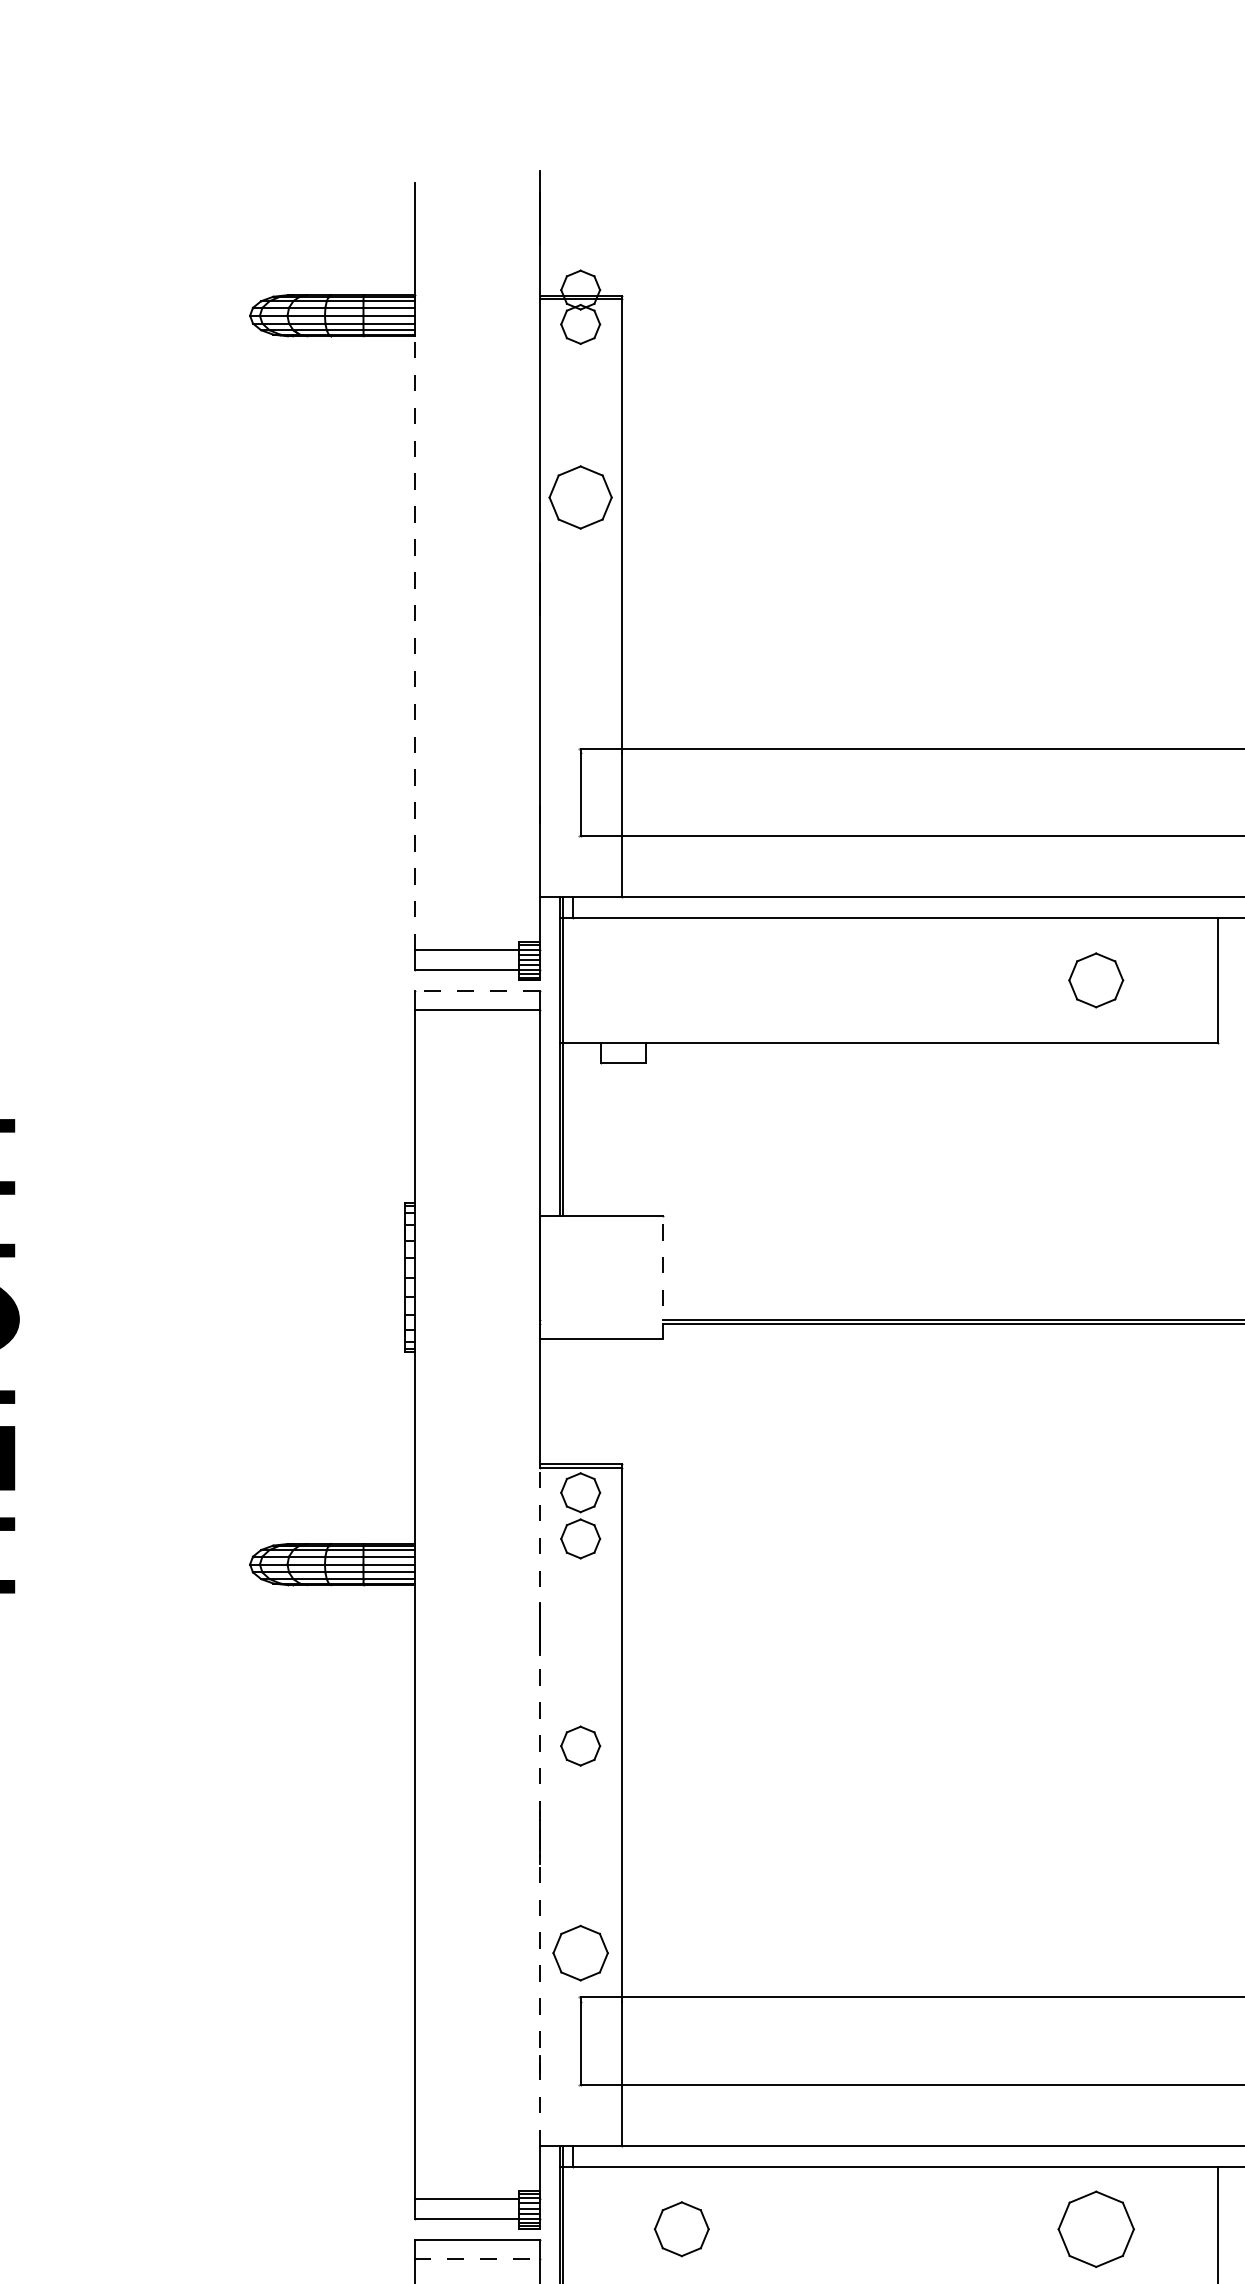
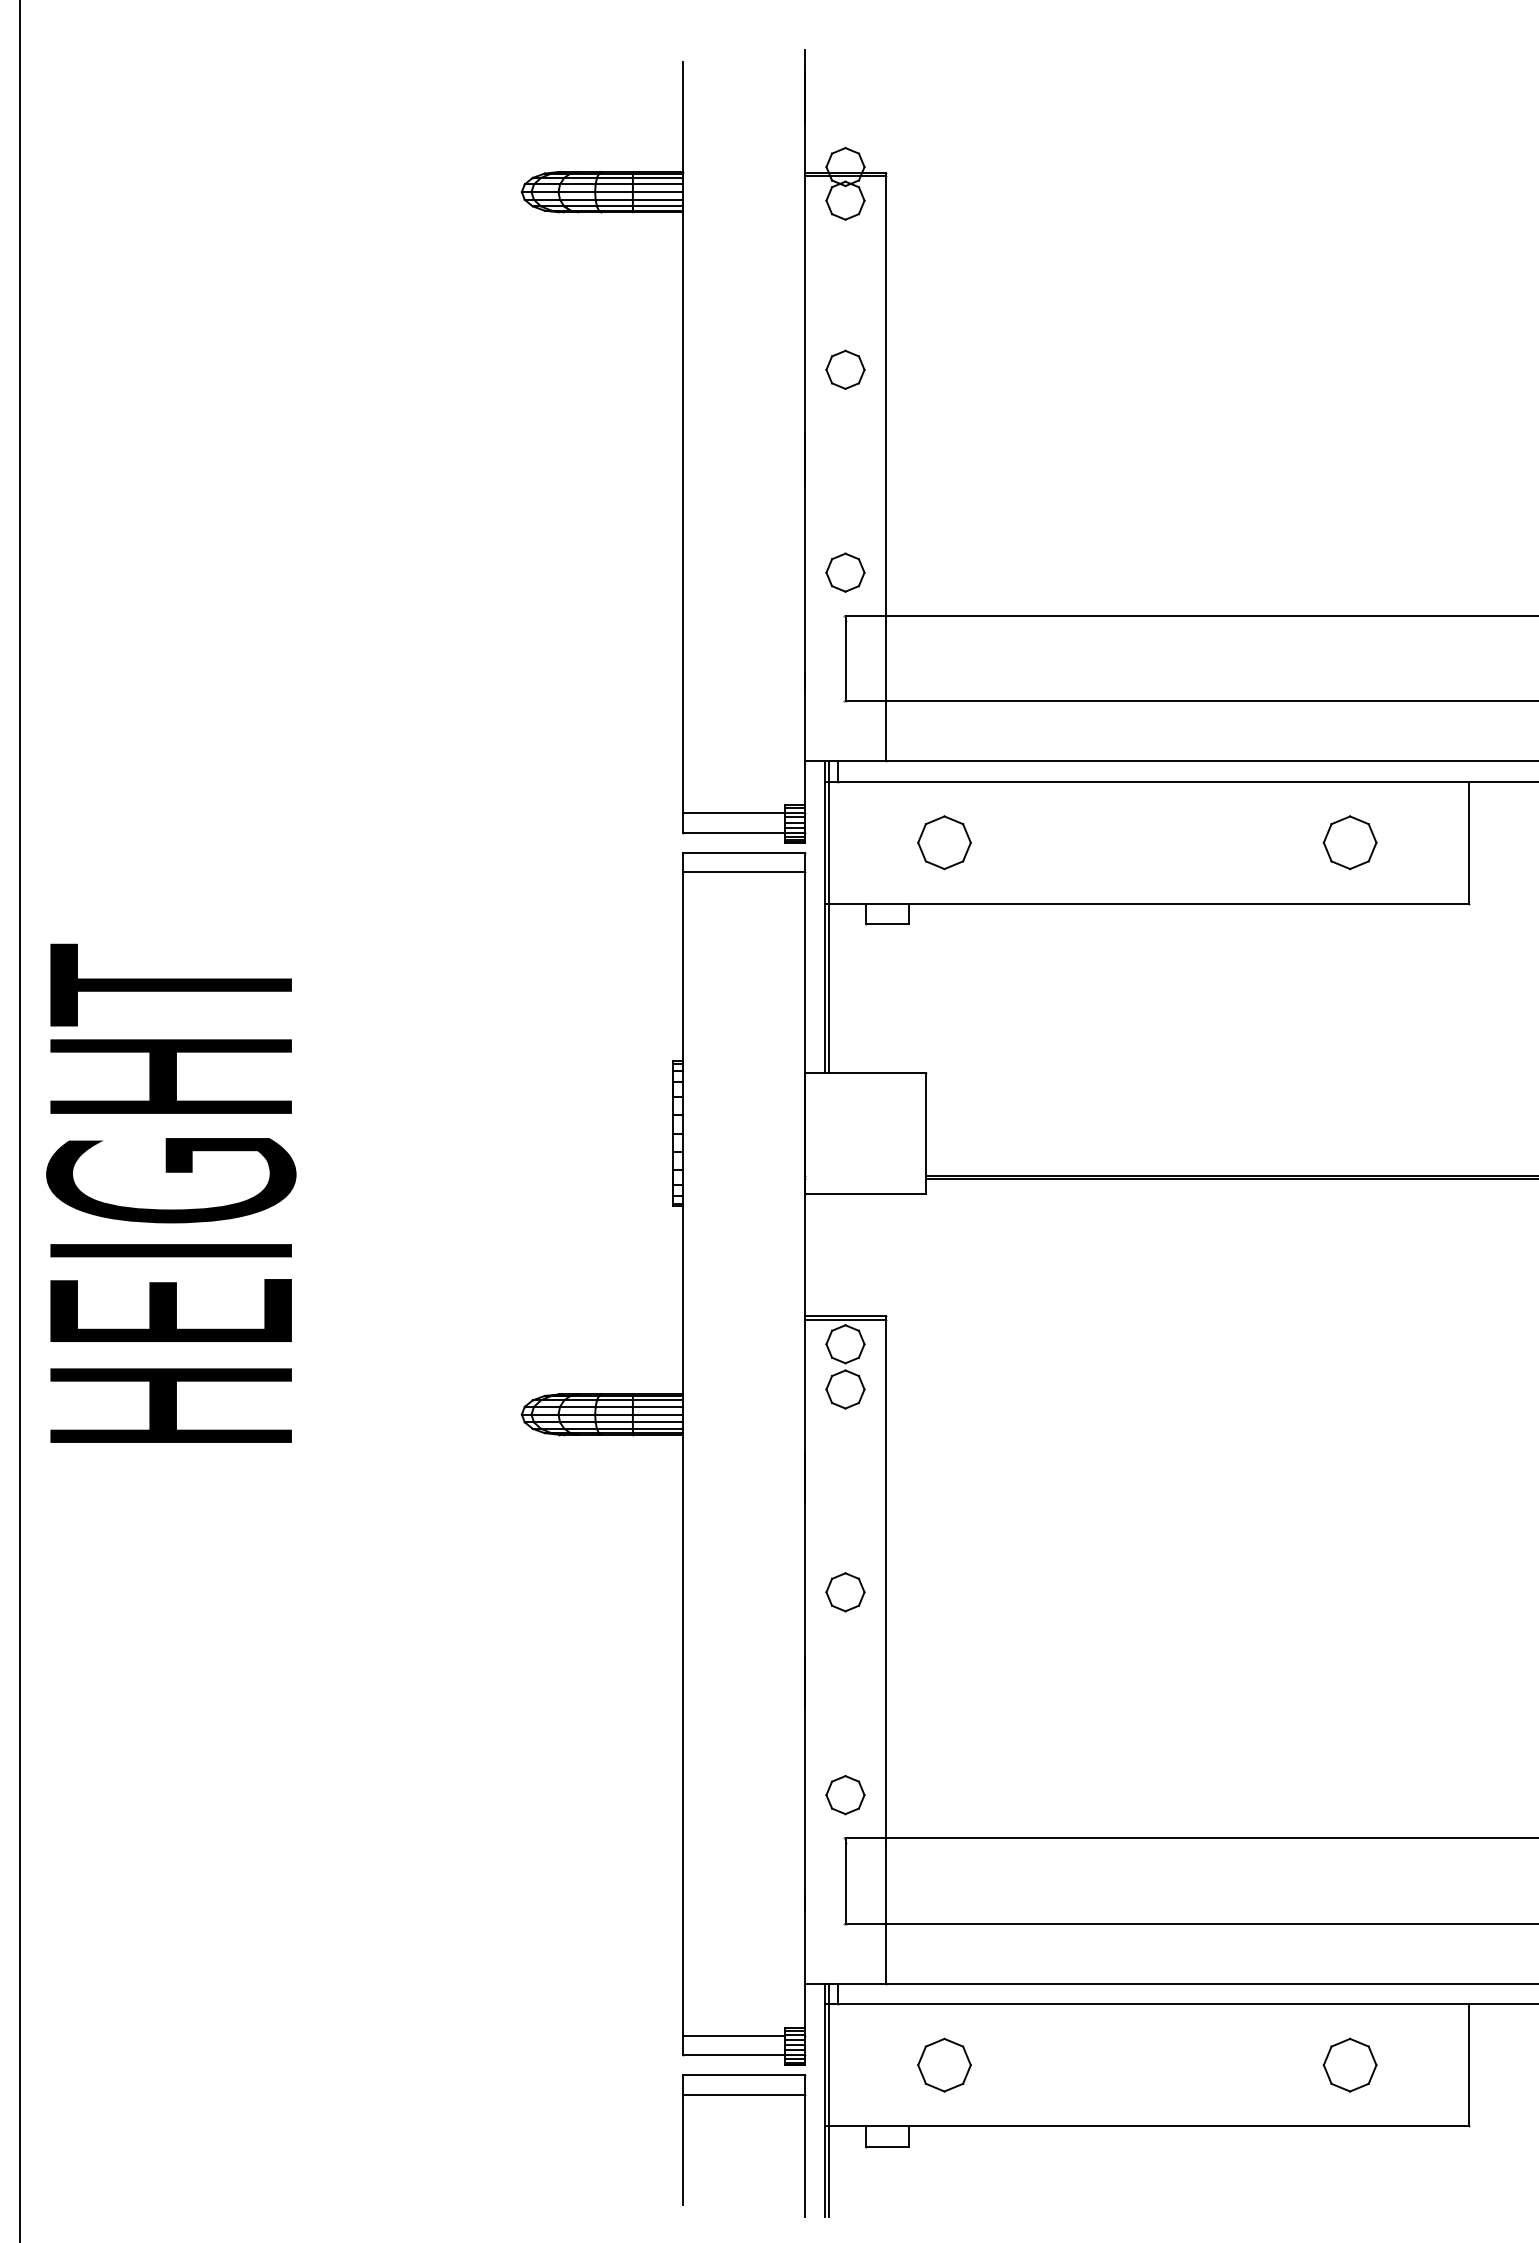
part: (580, 496) -> (845, 369), size x0.62
line: (414, 642) -> (682, 512), dashed -> solid
part: (580, 704) -> (845, 572), added
part: (681, 980) -> (944, 842), added
line: (476, 990) -> (743, 852), dashed -> solid
line: (662, 1277) -> (925, 1133), dashed -> solid
line: (539, 1806) -> (805, 1651), dashed -> solid
part: (580, 1953) -> (845, 1795), size x0.71
part: (1095, 2228) -> (1349, 2064), size x0.71
line: (477, 2259) -> (744, 2094), dashed -> solid

